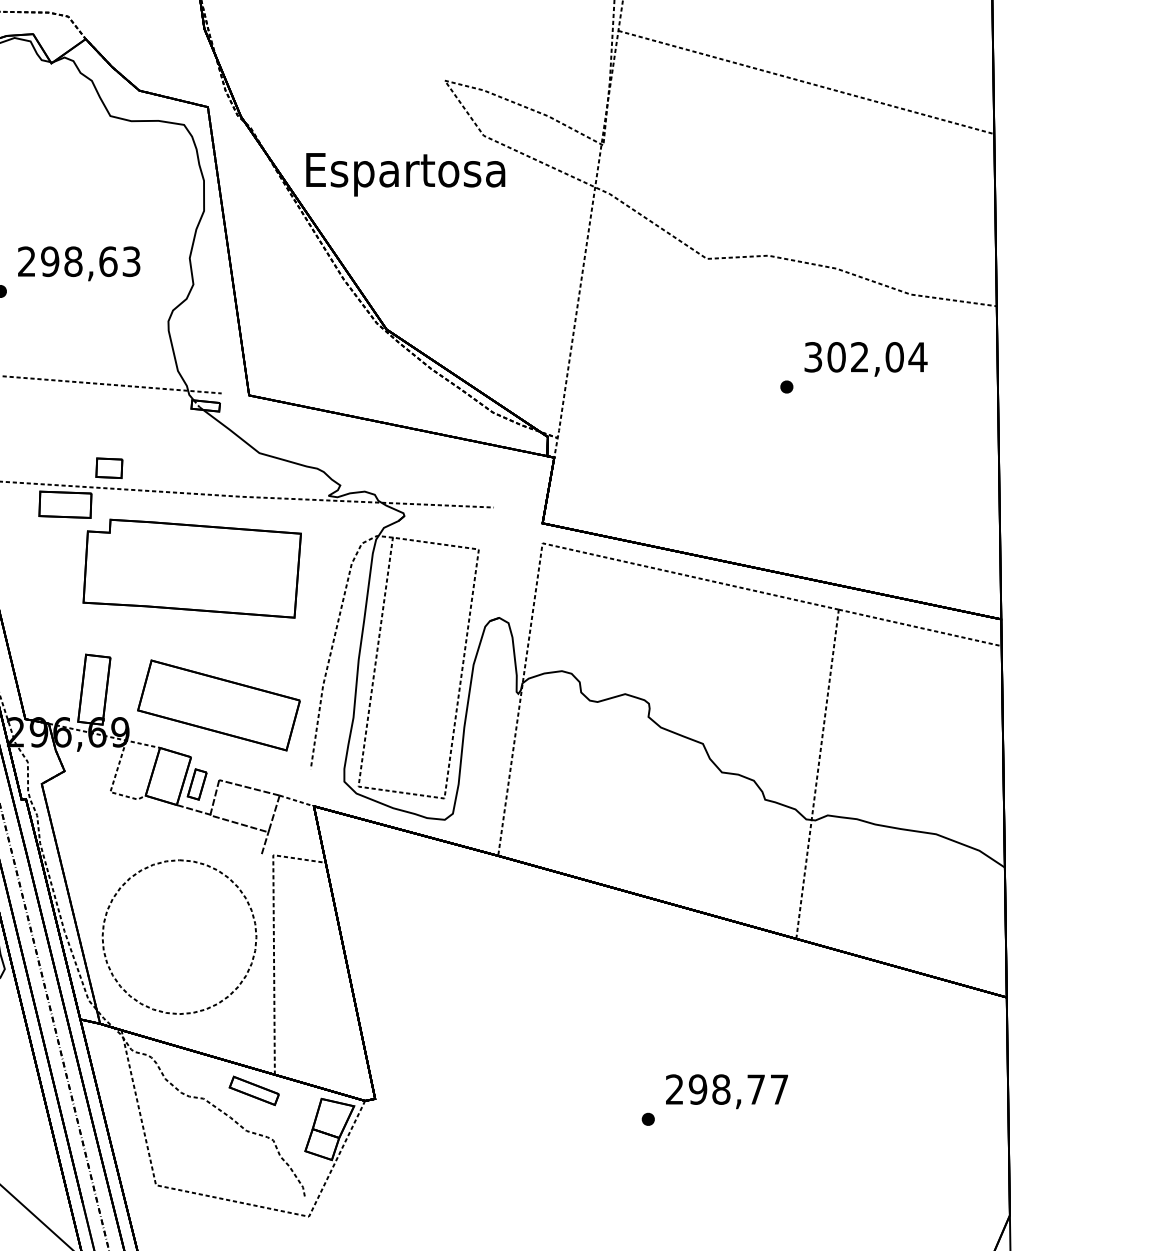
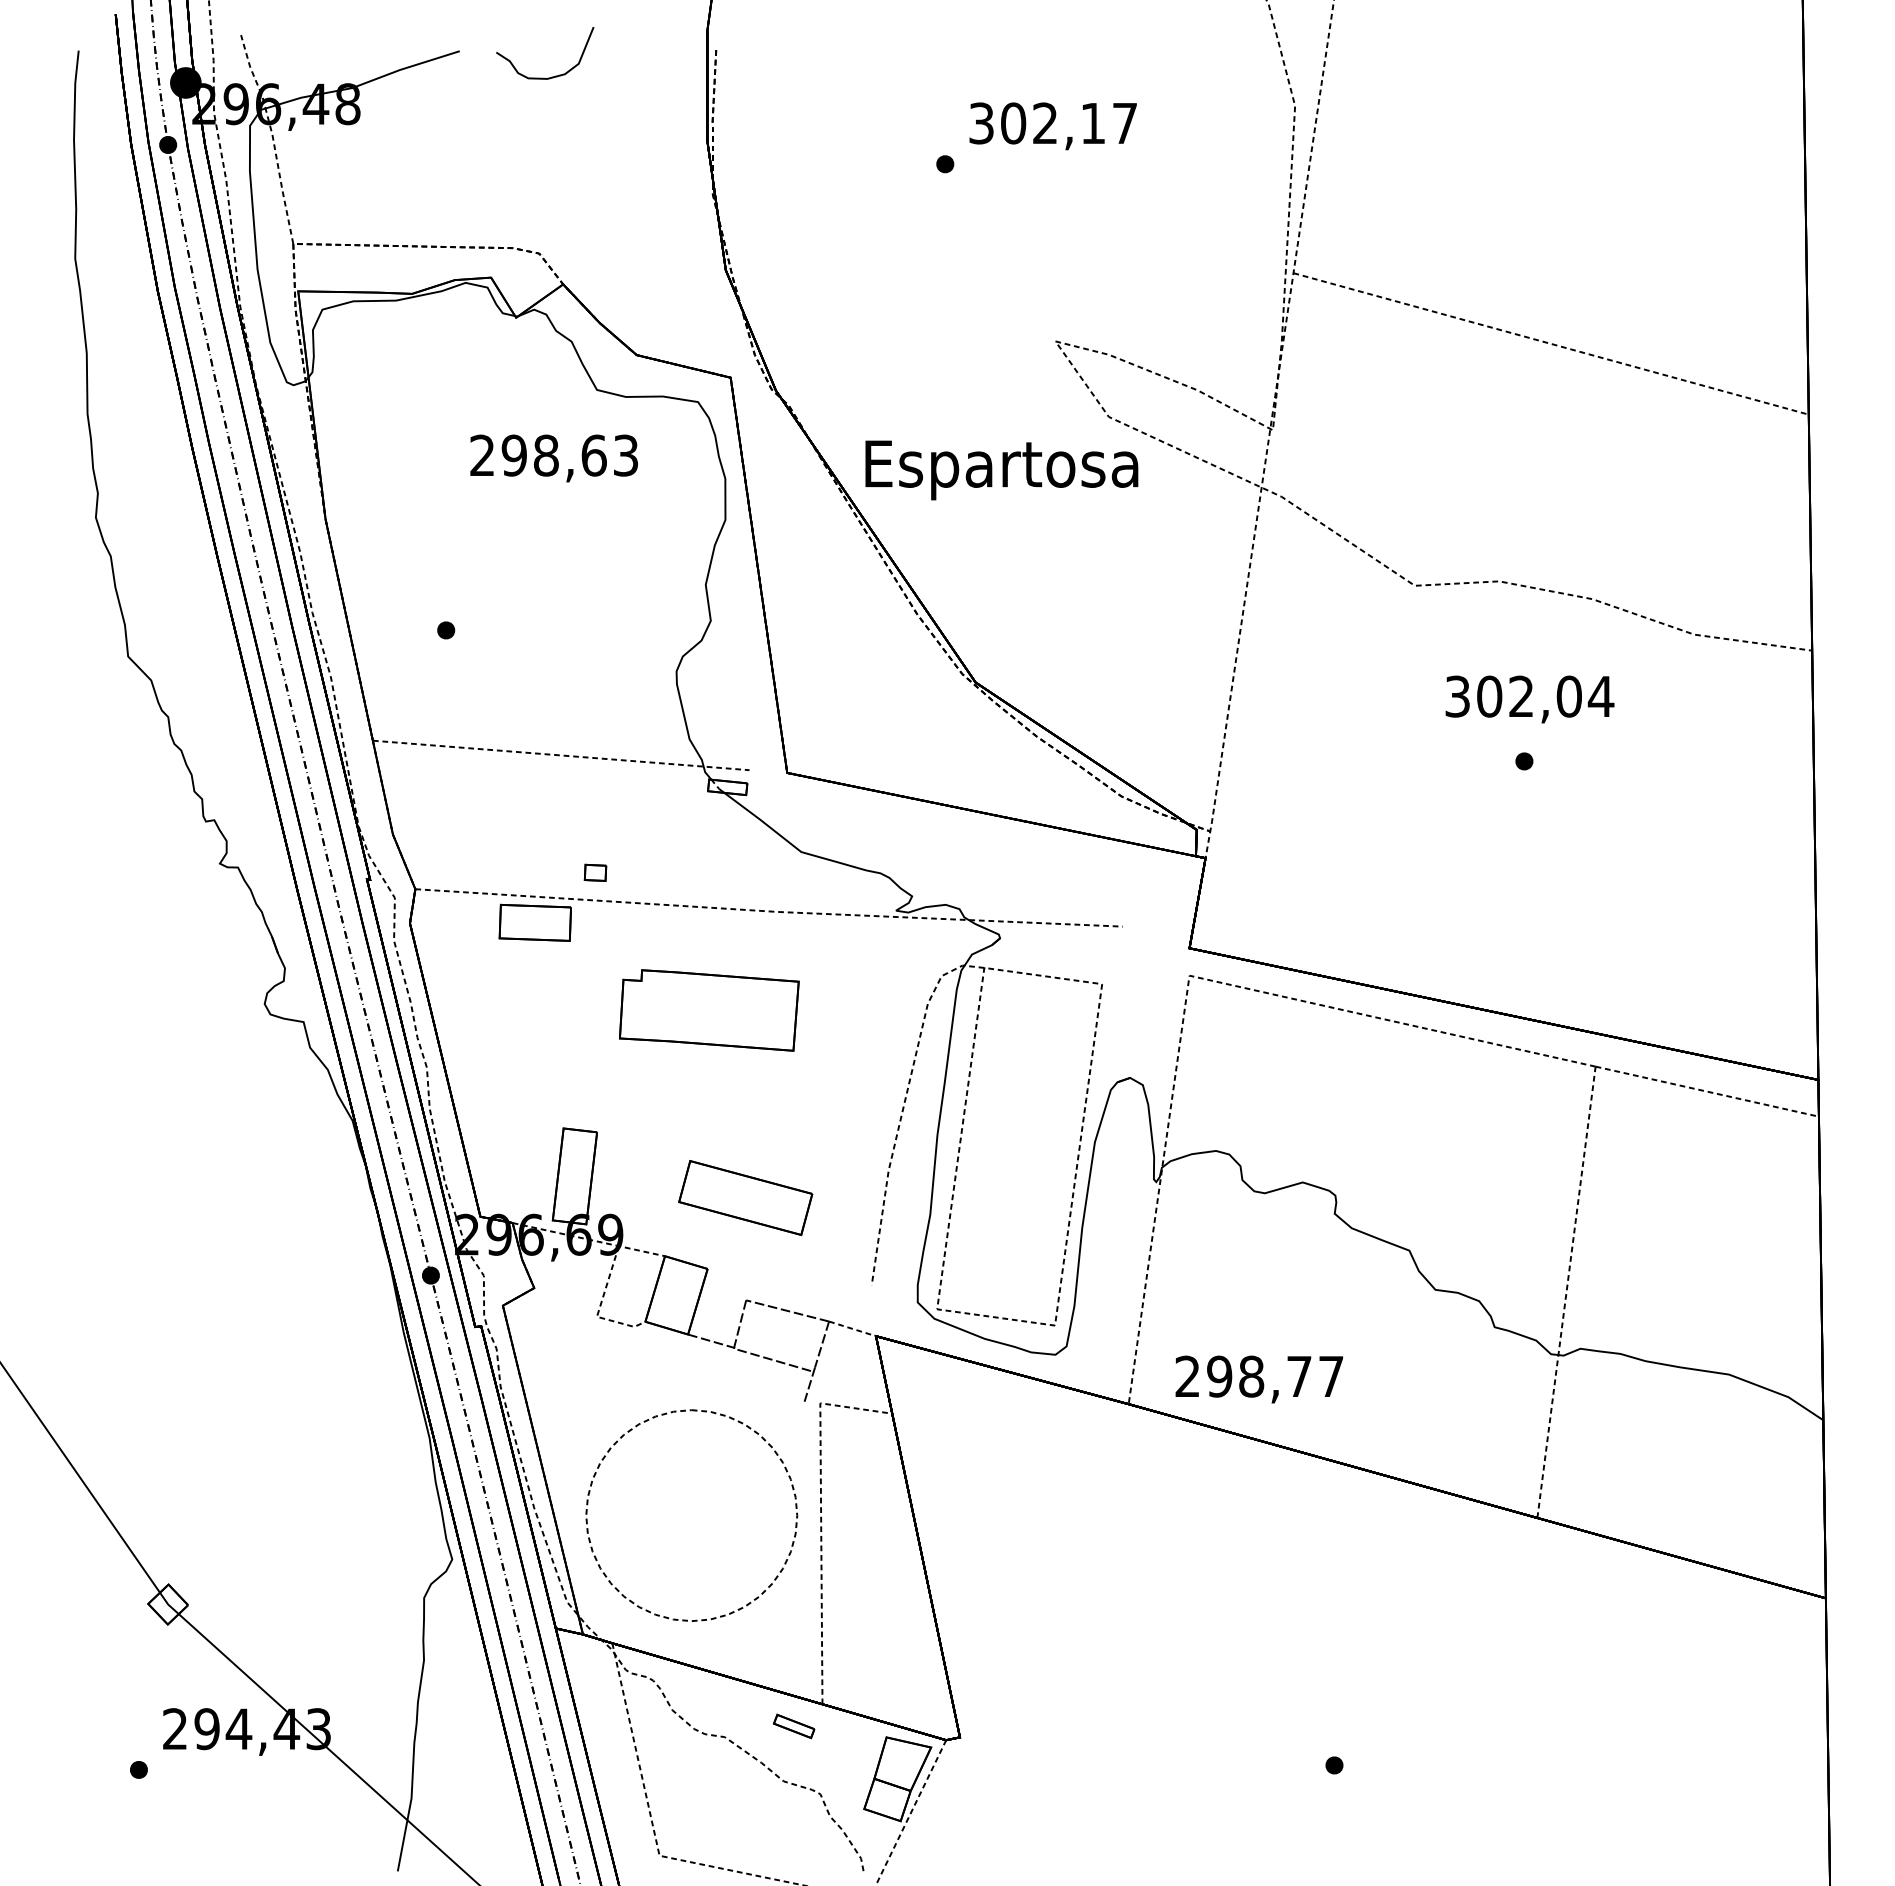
text: (78, 263) -> (553, 458), moved
text: (865, 359) -> (1529, 699), moved
part: (109, 468) -> (595, 872), size x0.6
part: (192, 568) -> (709, 1010), size x0.6
part: (218, 705) -> (745, 1197), size x0.6
part: (196, 784) -> (715, 1306), removed
part: (253, 1090) -> (793, 1726), size x0.6
text: (726, 1091) -> (1258, 1379), moved

